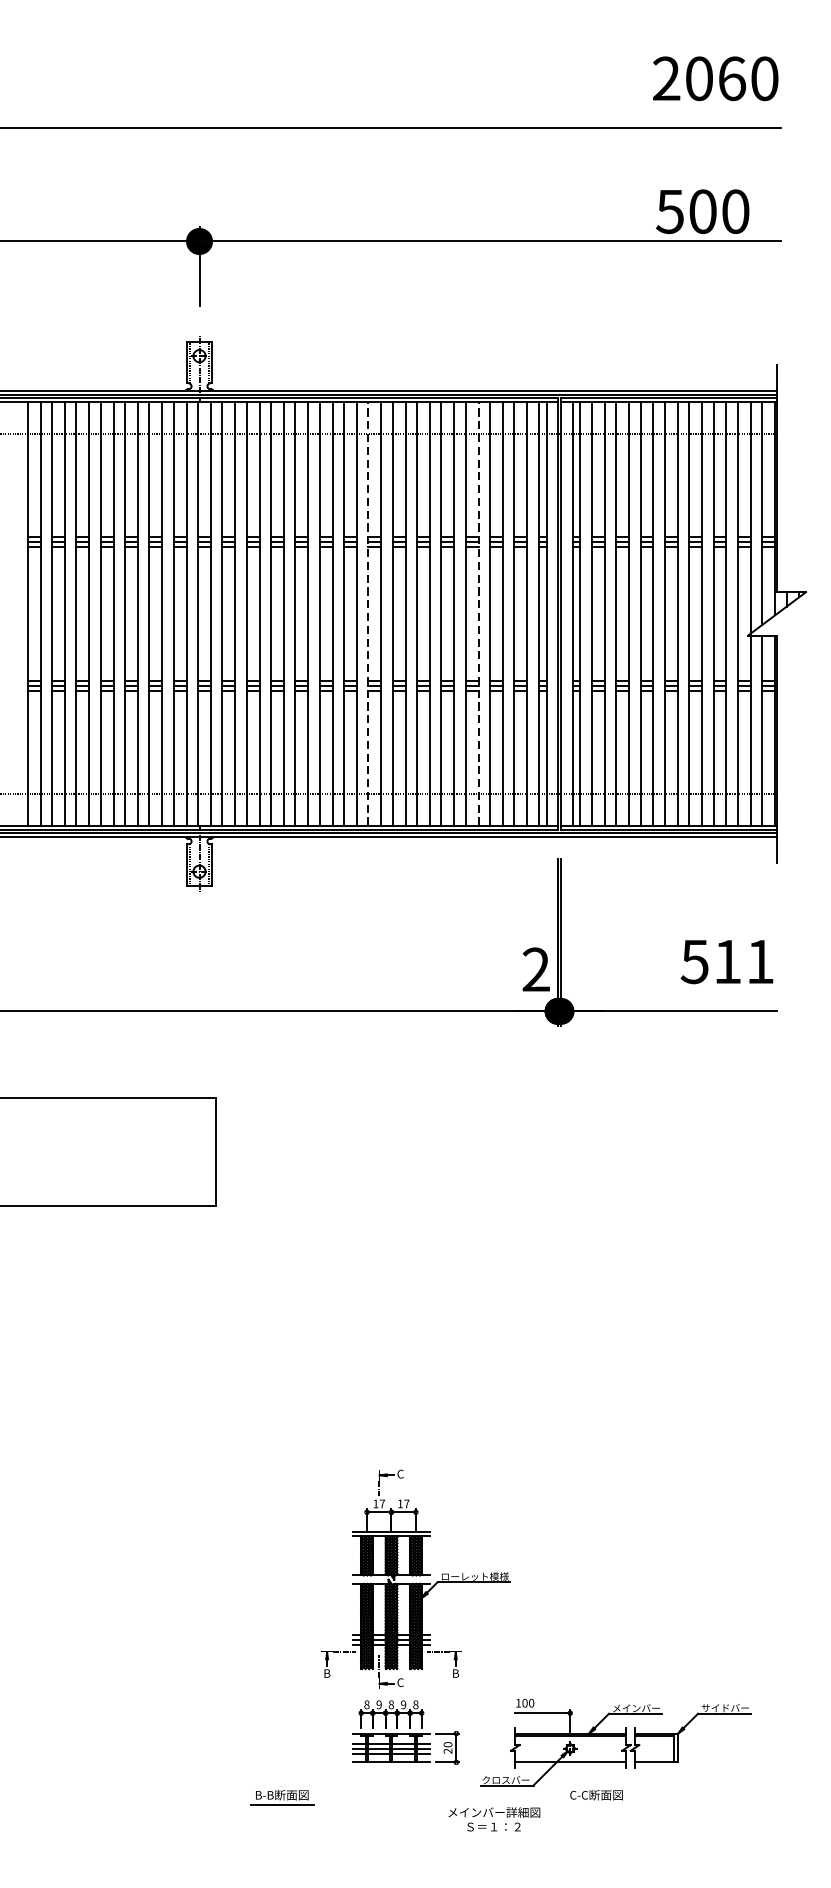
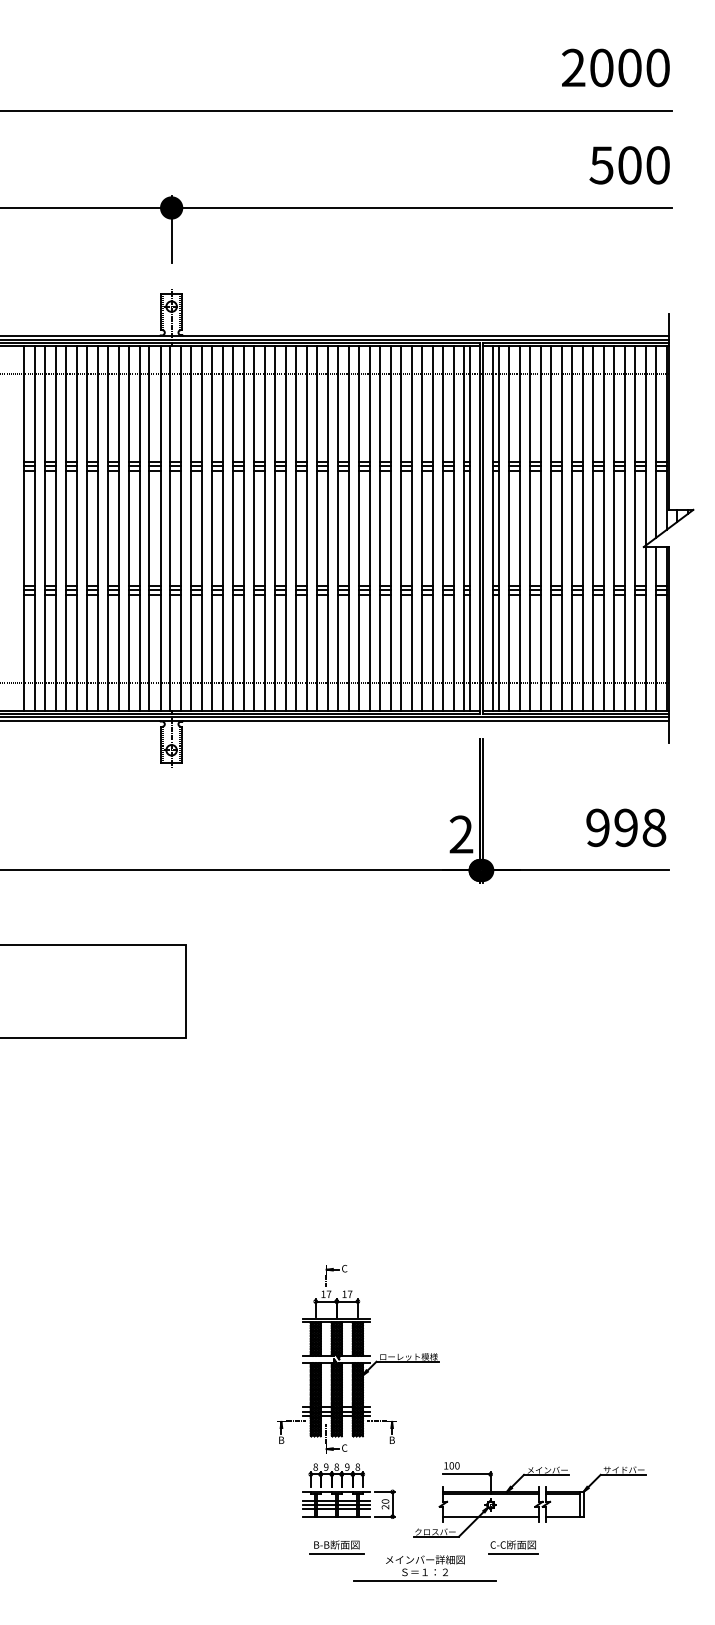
text: (731, 78) -> (629, 67), 2060 -> 2000
text: (702, 211) -> (629, 165), moved
line: (369, 612) -> (317, 527), dashed -> solid
line: (478, 612) -> (411, 527), dashed -> solid
text: (726, 961) -> (625, 827), 511 -> 998
part: (281, 1798) -> (336, 1547), moved
line: (596, 1805) -> (513, 1553), added
line: (493, 1836) -> (424, 1580), added

